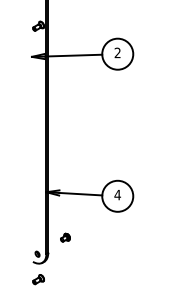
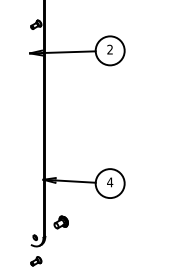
part: (65, 237) -> (61, 222), size x1.6

